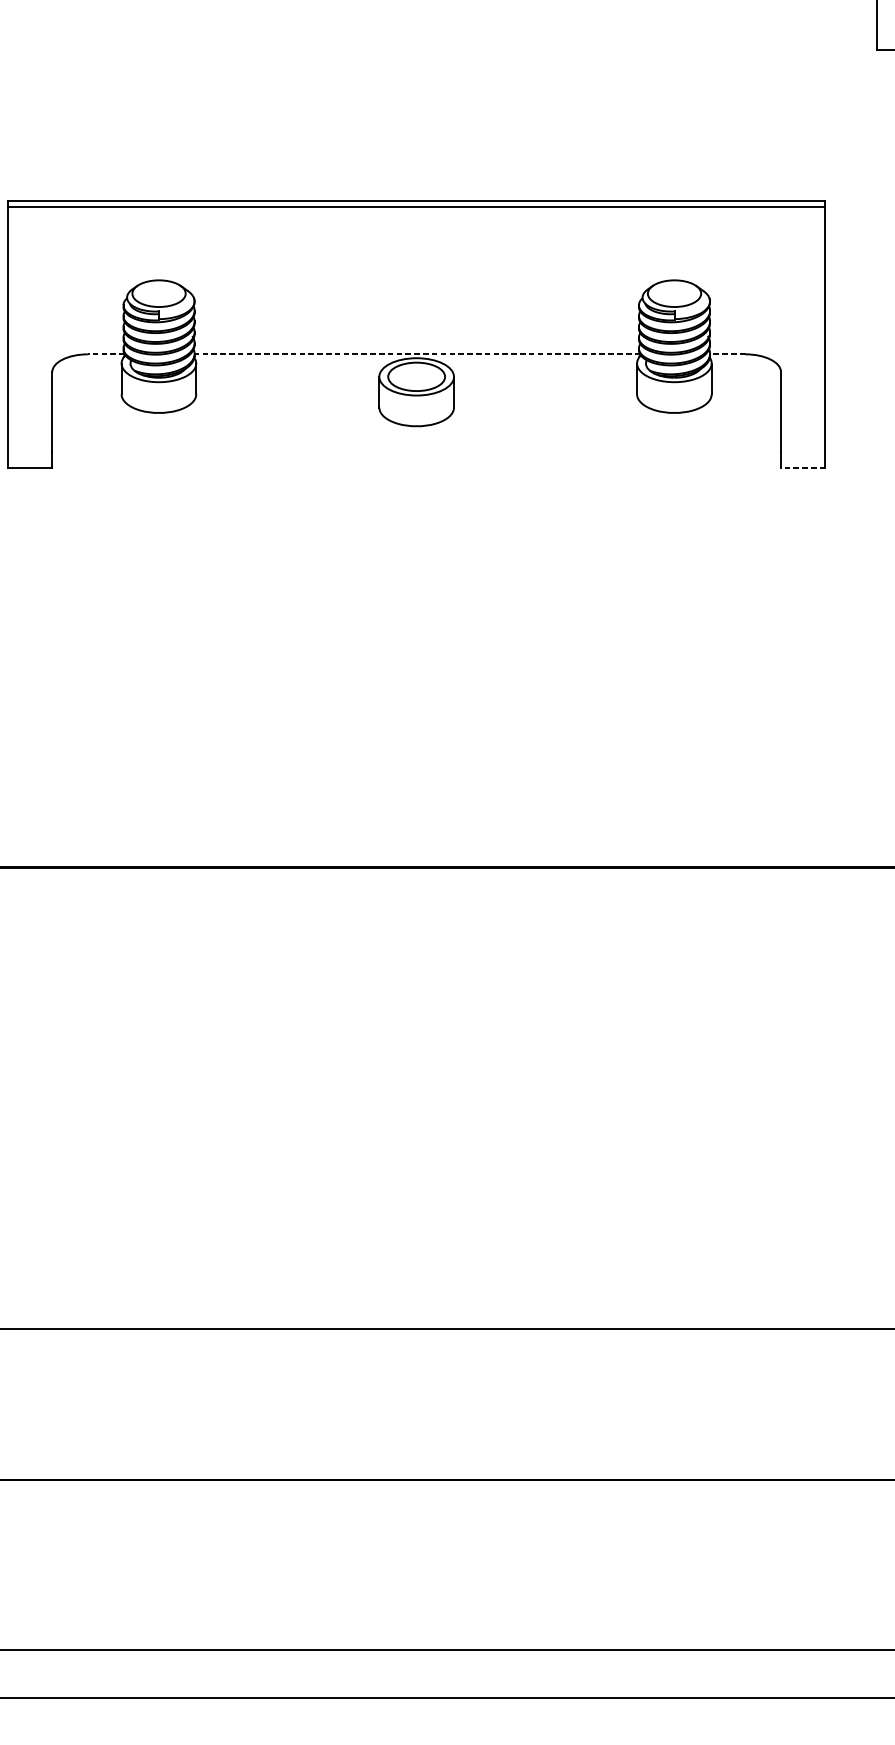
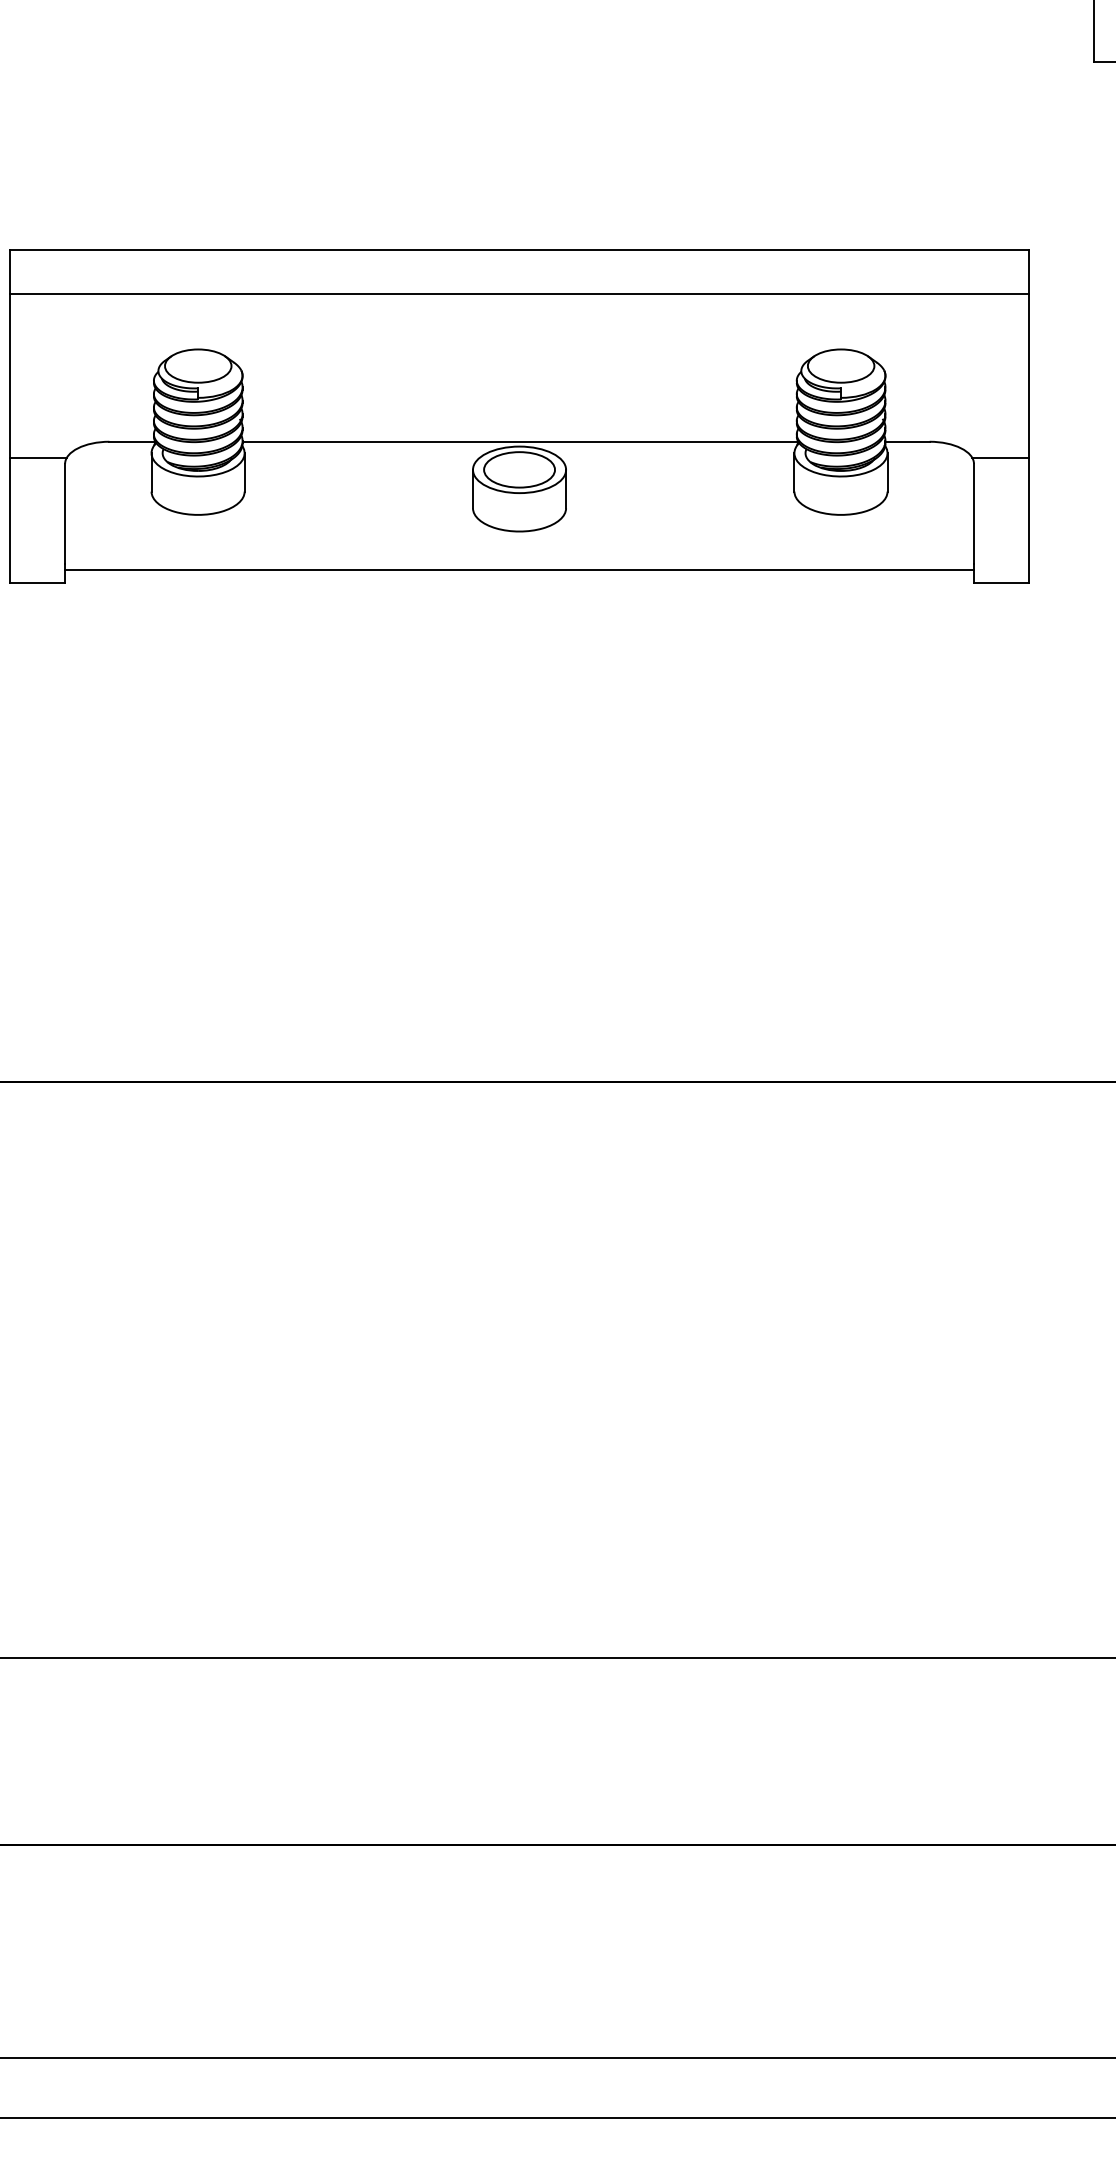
line: (416, 206) -> (519, 294), moved
line: (106, 354) -> (132, 441), dashed -> solid
line: (417, 354) -> (520, 441), dashed -> solid
line: (727, 354) -> (907, 441), dashed -> solid
line: (30, 366) -> (37, 457), added
line: (802, 366) -> (1000, 457), added
line: (416, 457) -> (519, 570), added
line: (803, 467) -> (1001, 582), dashed -> solid

